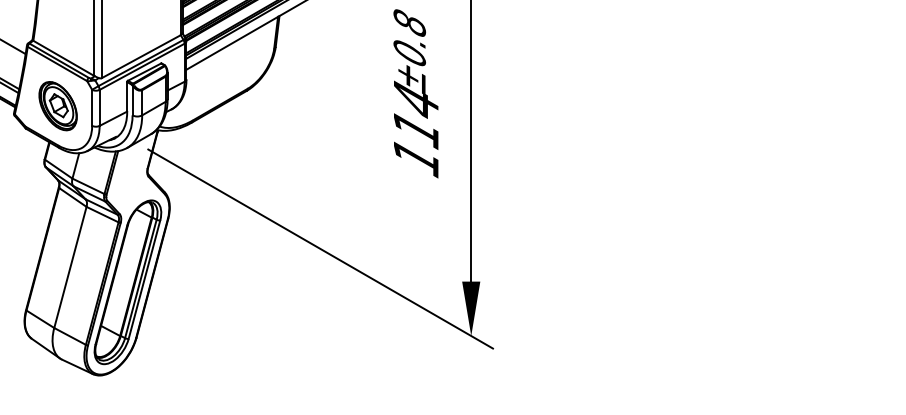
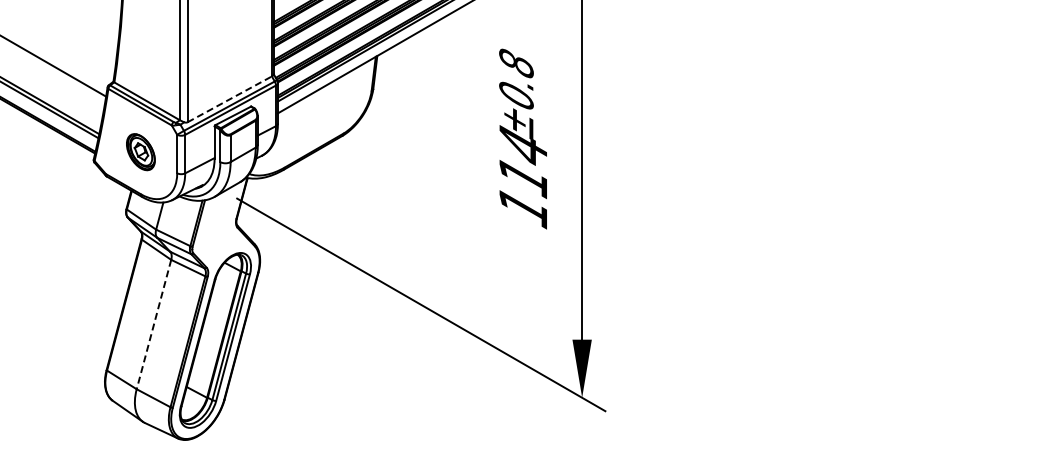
line: (141, 56) -> (229, 99), solid -> dashed
part: (57, 105) -> (140, 151), size x0.7
line: (69, 267) -> (153, 324), solid -> dashed

